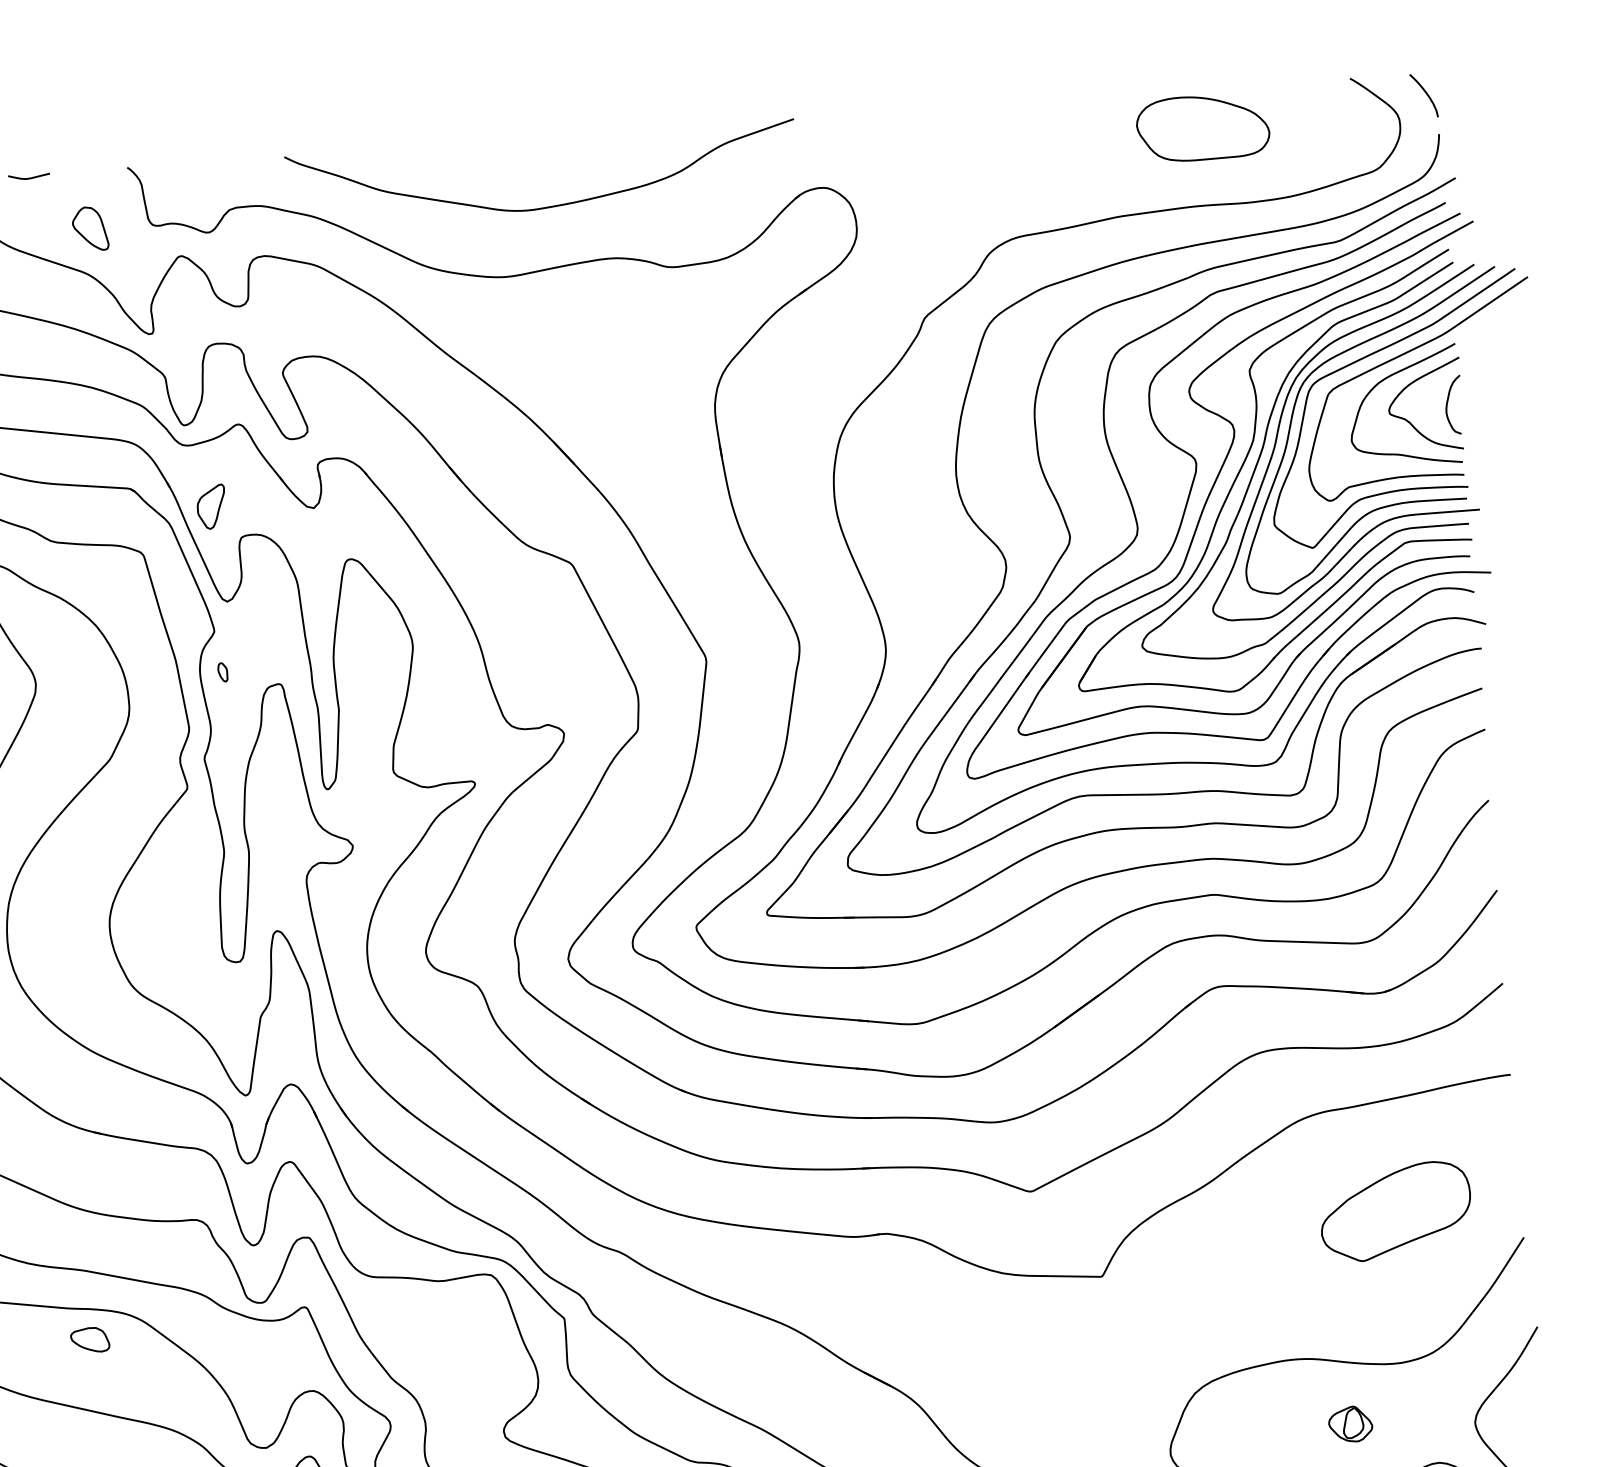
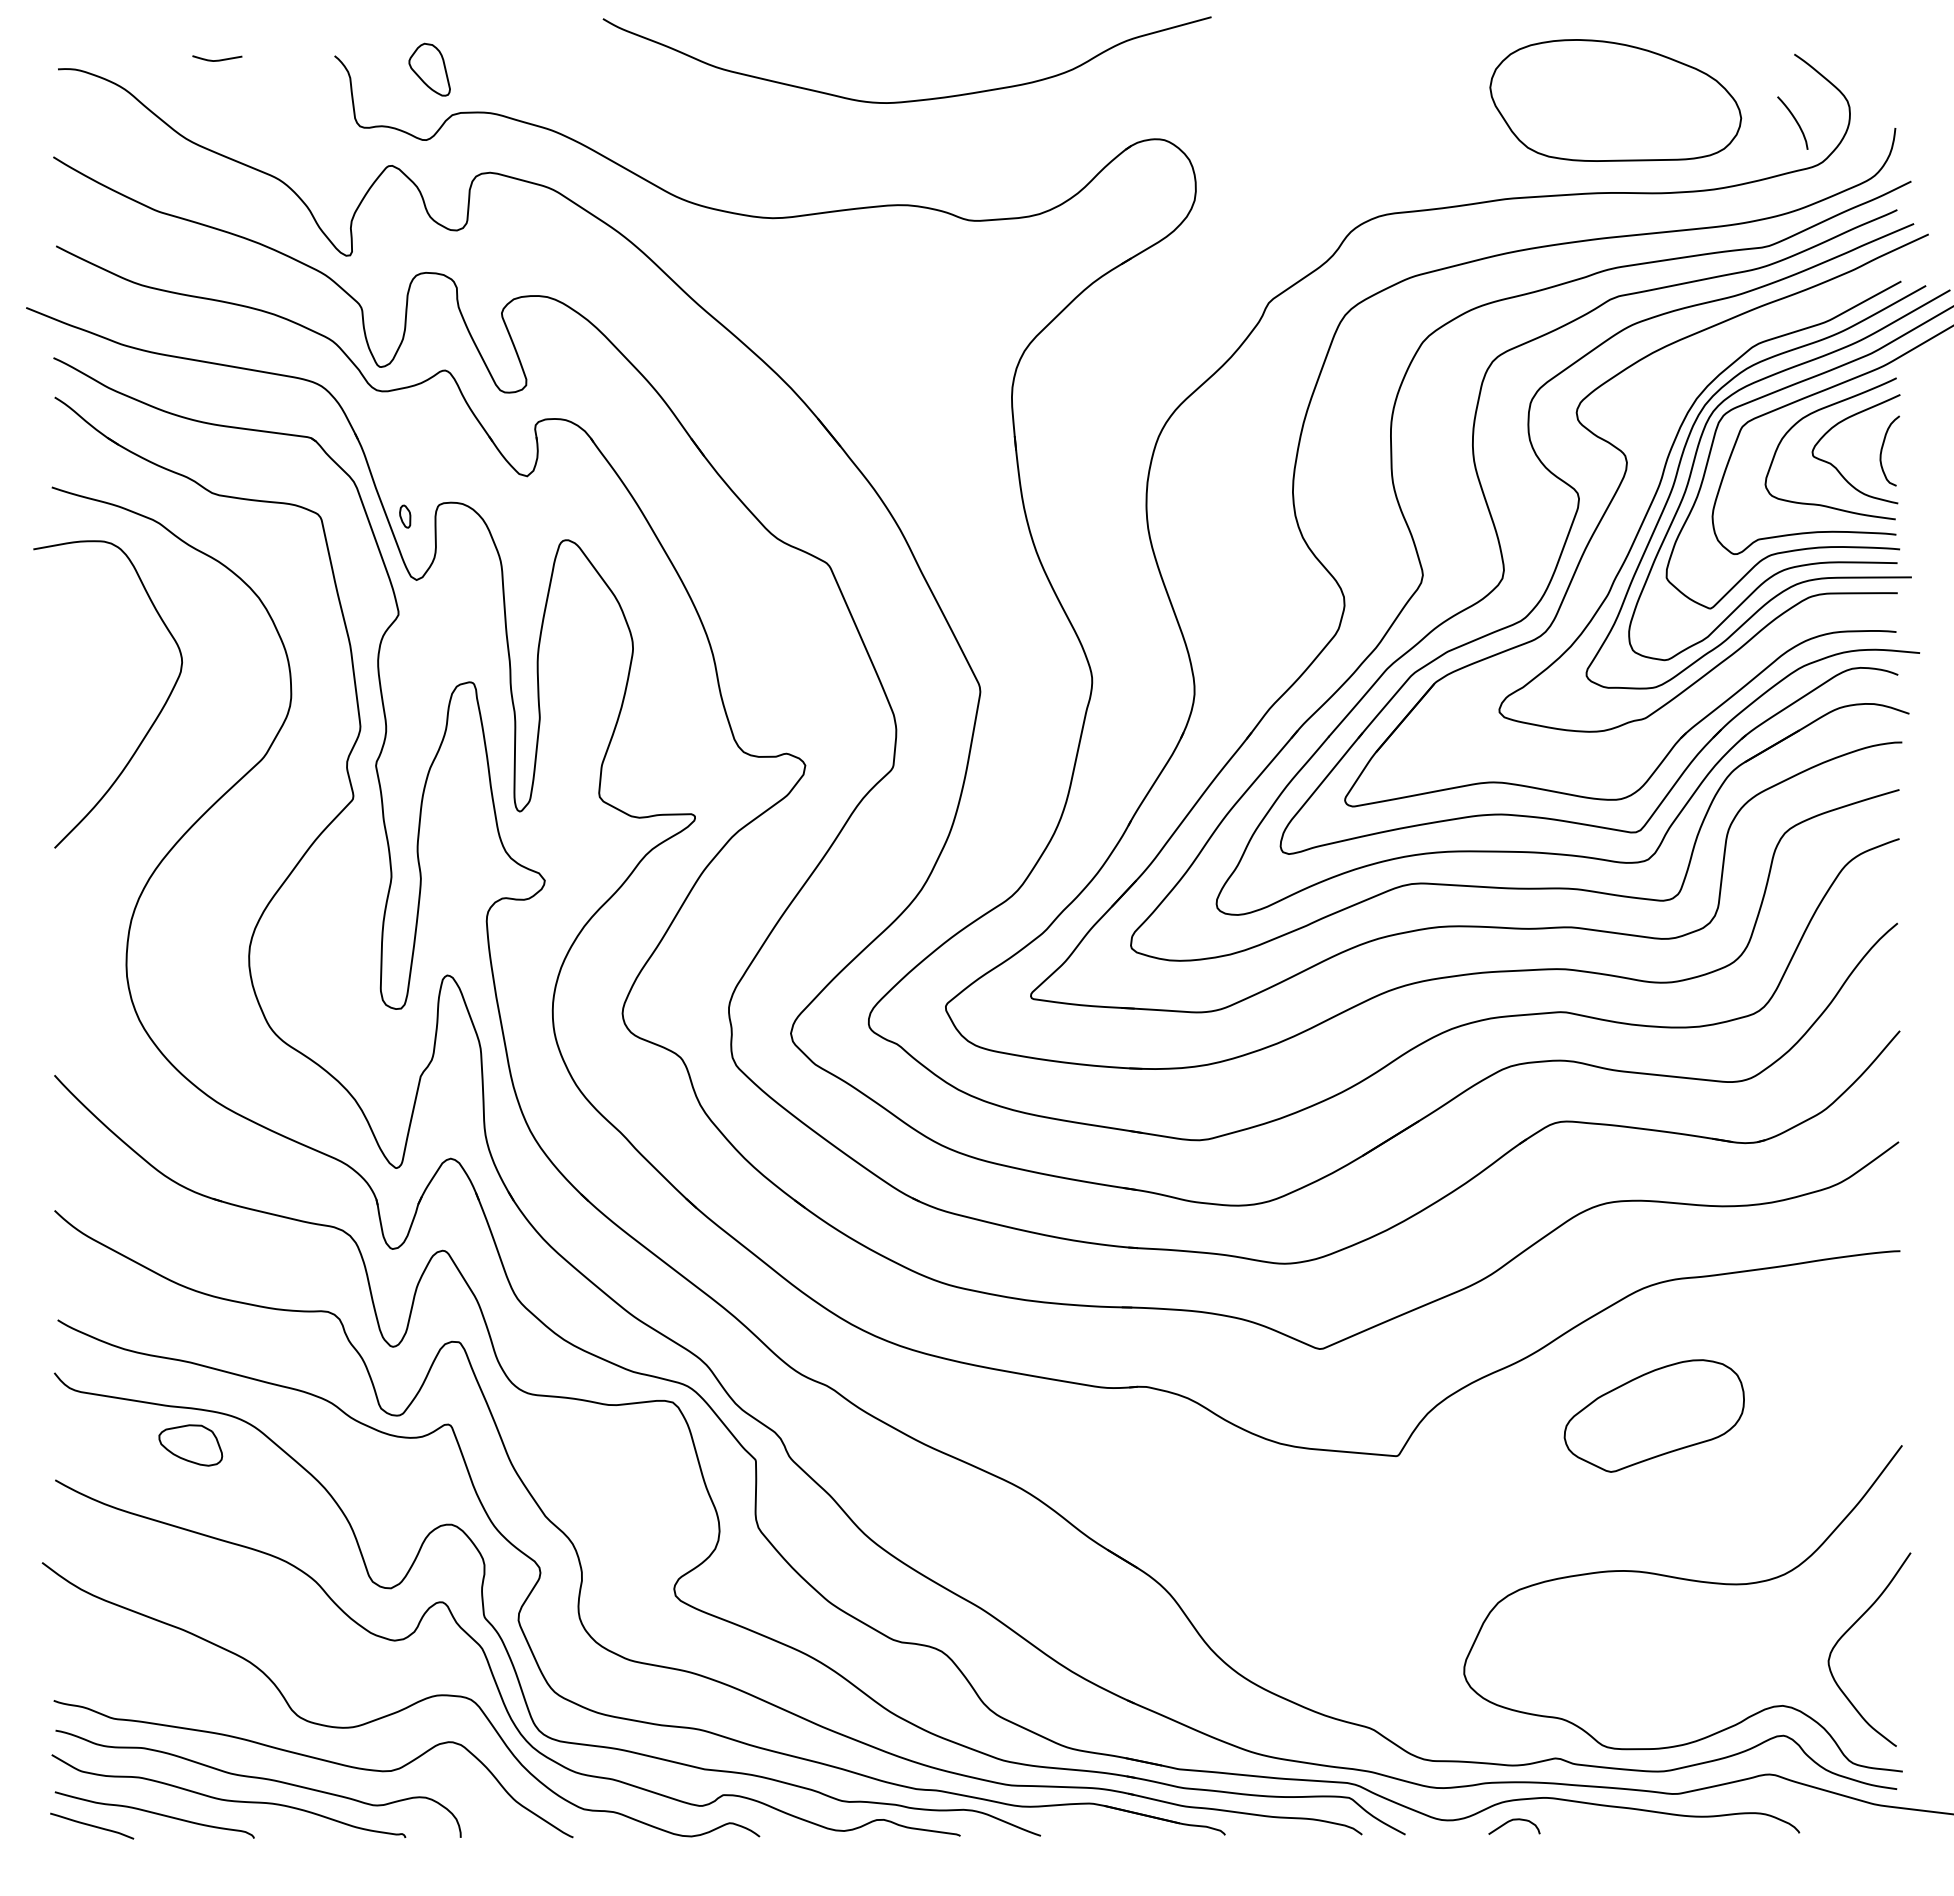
curve: (1426, 94) -> (1795, 121), moved
part: (1202, 127) -> (1615, 100), size x1.6
curve: (543, 207) -> (906, 100), moved
part: (90, 228) -> (429, 69), moved
part: (1244, 463) -> (1636, 502), removed
part: (211, 506) -> (405, 465), removed
part: (223, 672) -> (405, 516), moved
part: (1395, 1211) -> (1653, 1415), moved
part: (89, 1340) -> (190, 1445), size x1.4
part: (1350, 1424) -> (1680, 1652), removed

